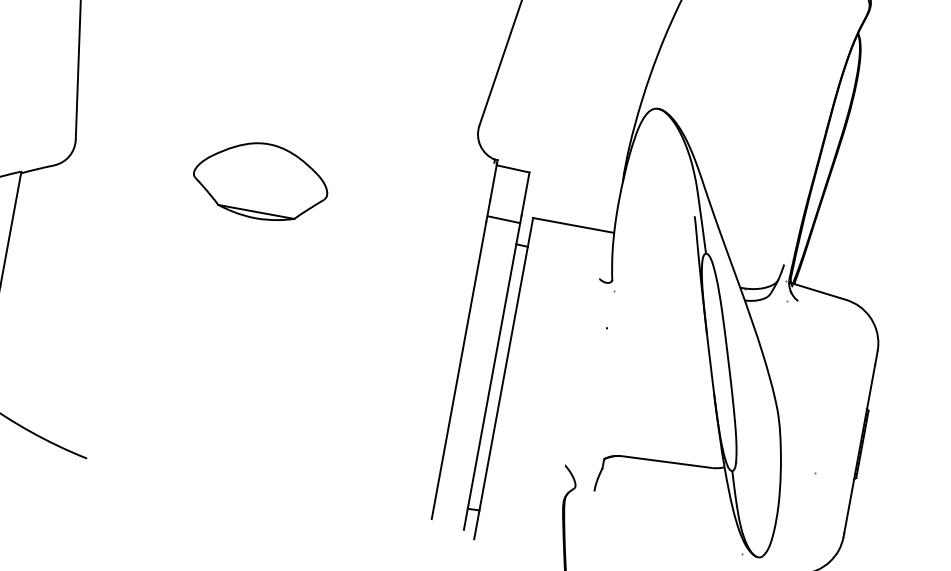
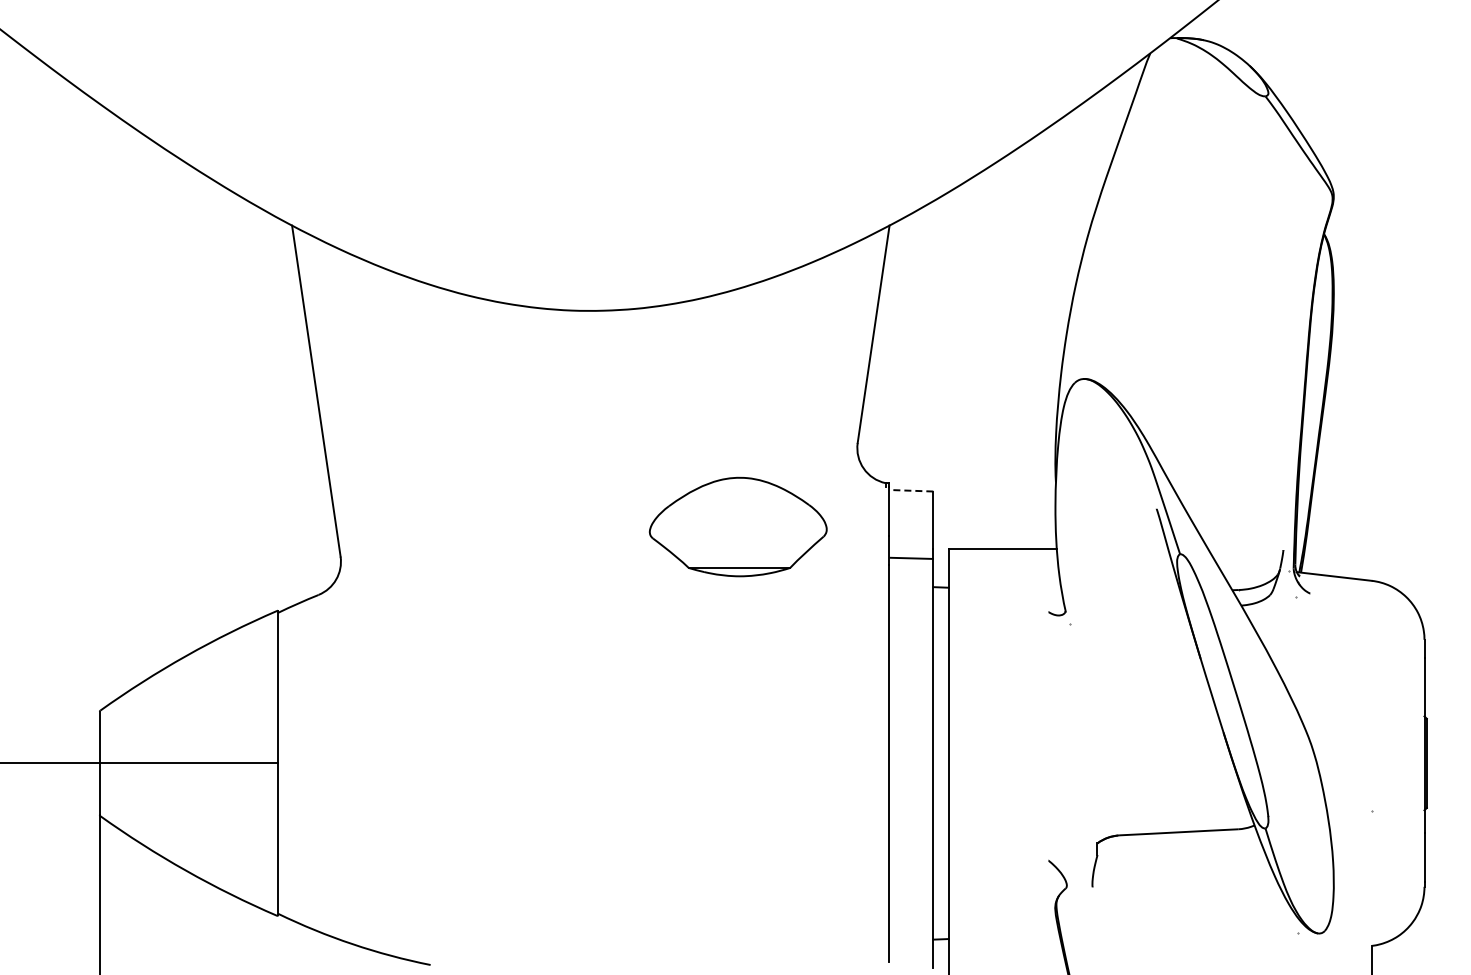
line: (512, 168) -> (910, 490), solid -> dashed
part: (260, 180) -> (737, 526), moved

